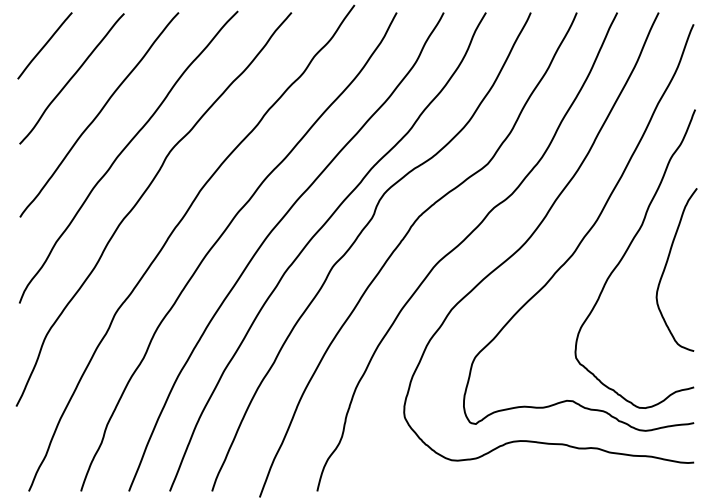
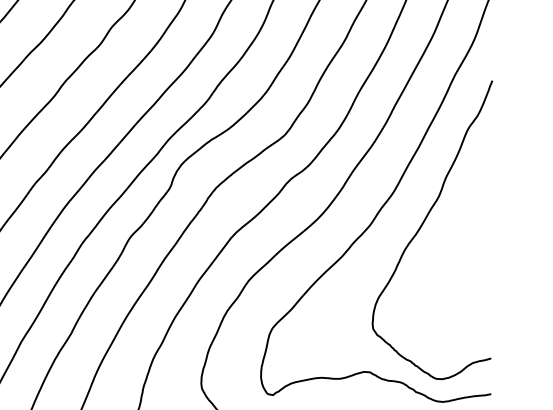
curve: (666, 266) -> (463, 237), removed

